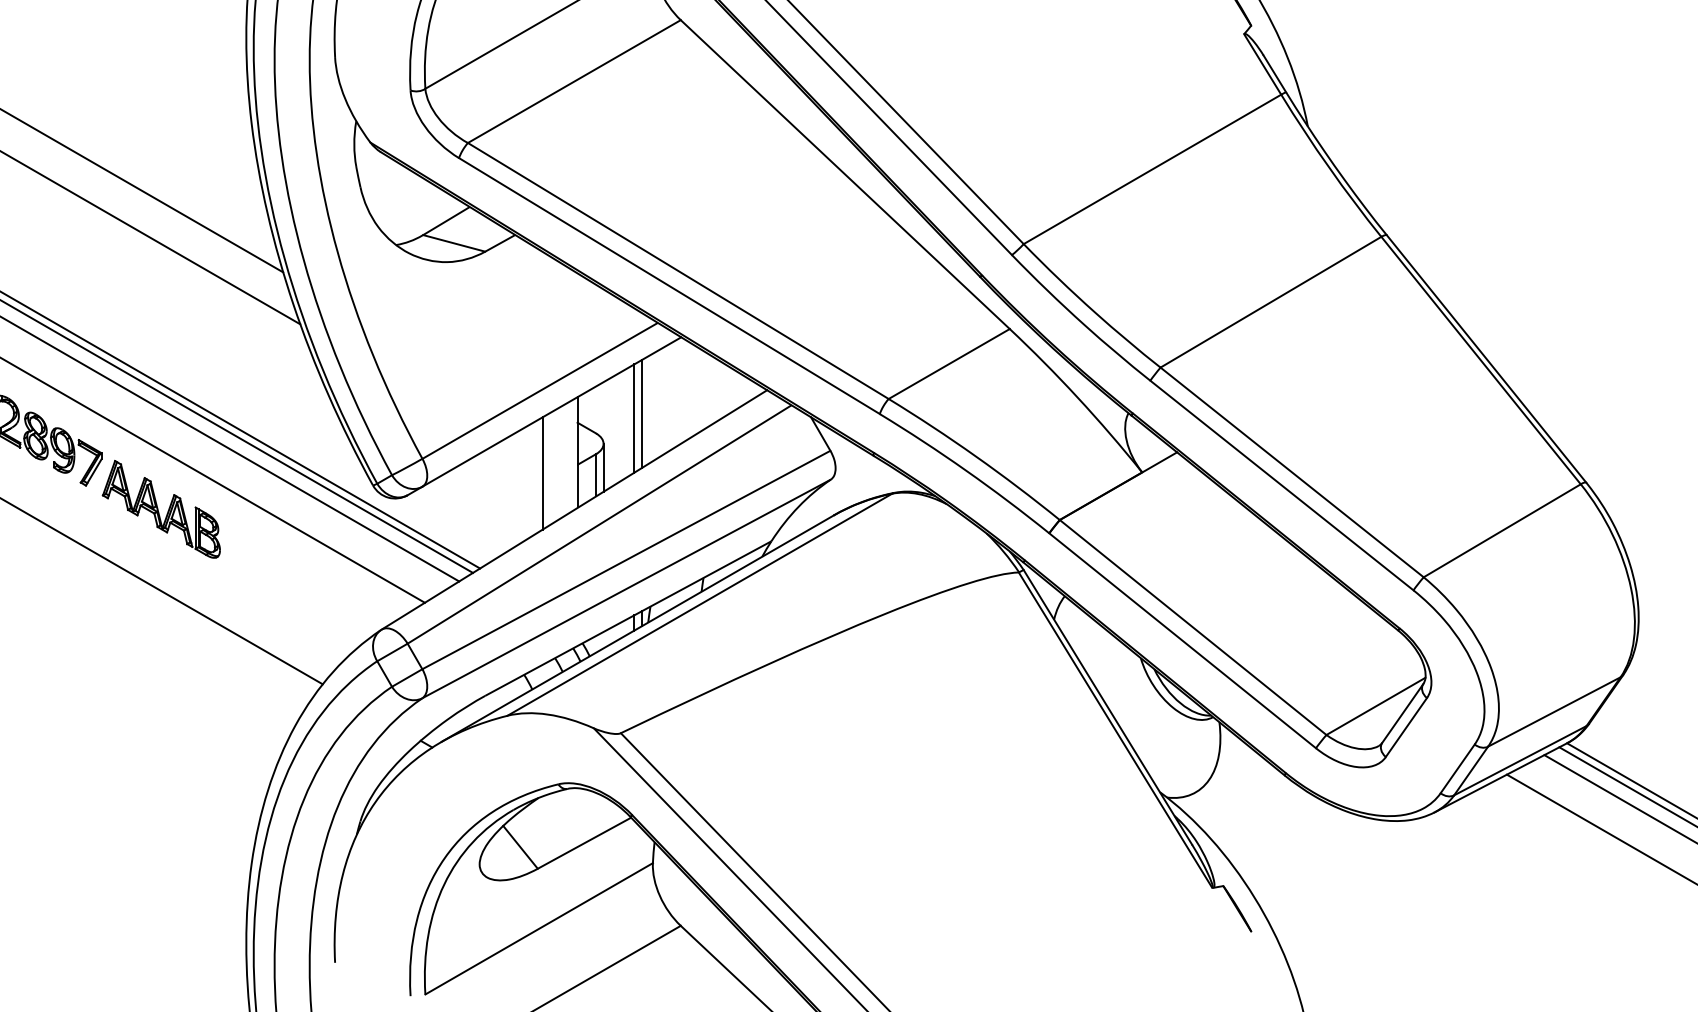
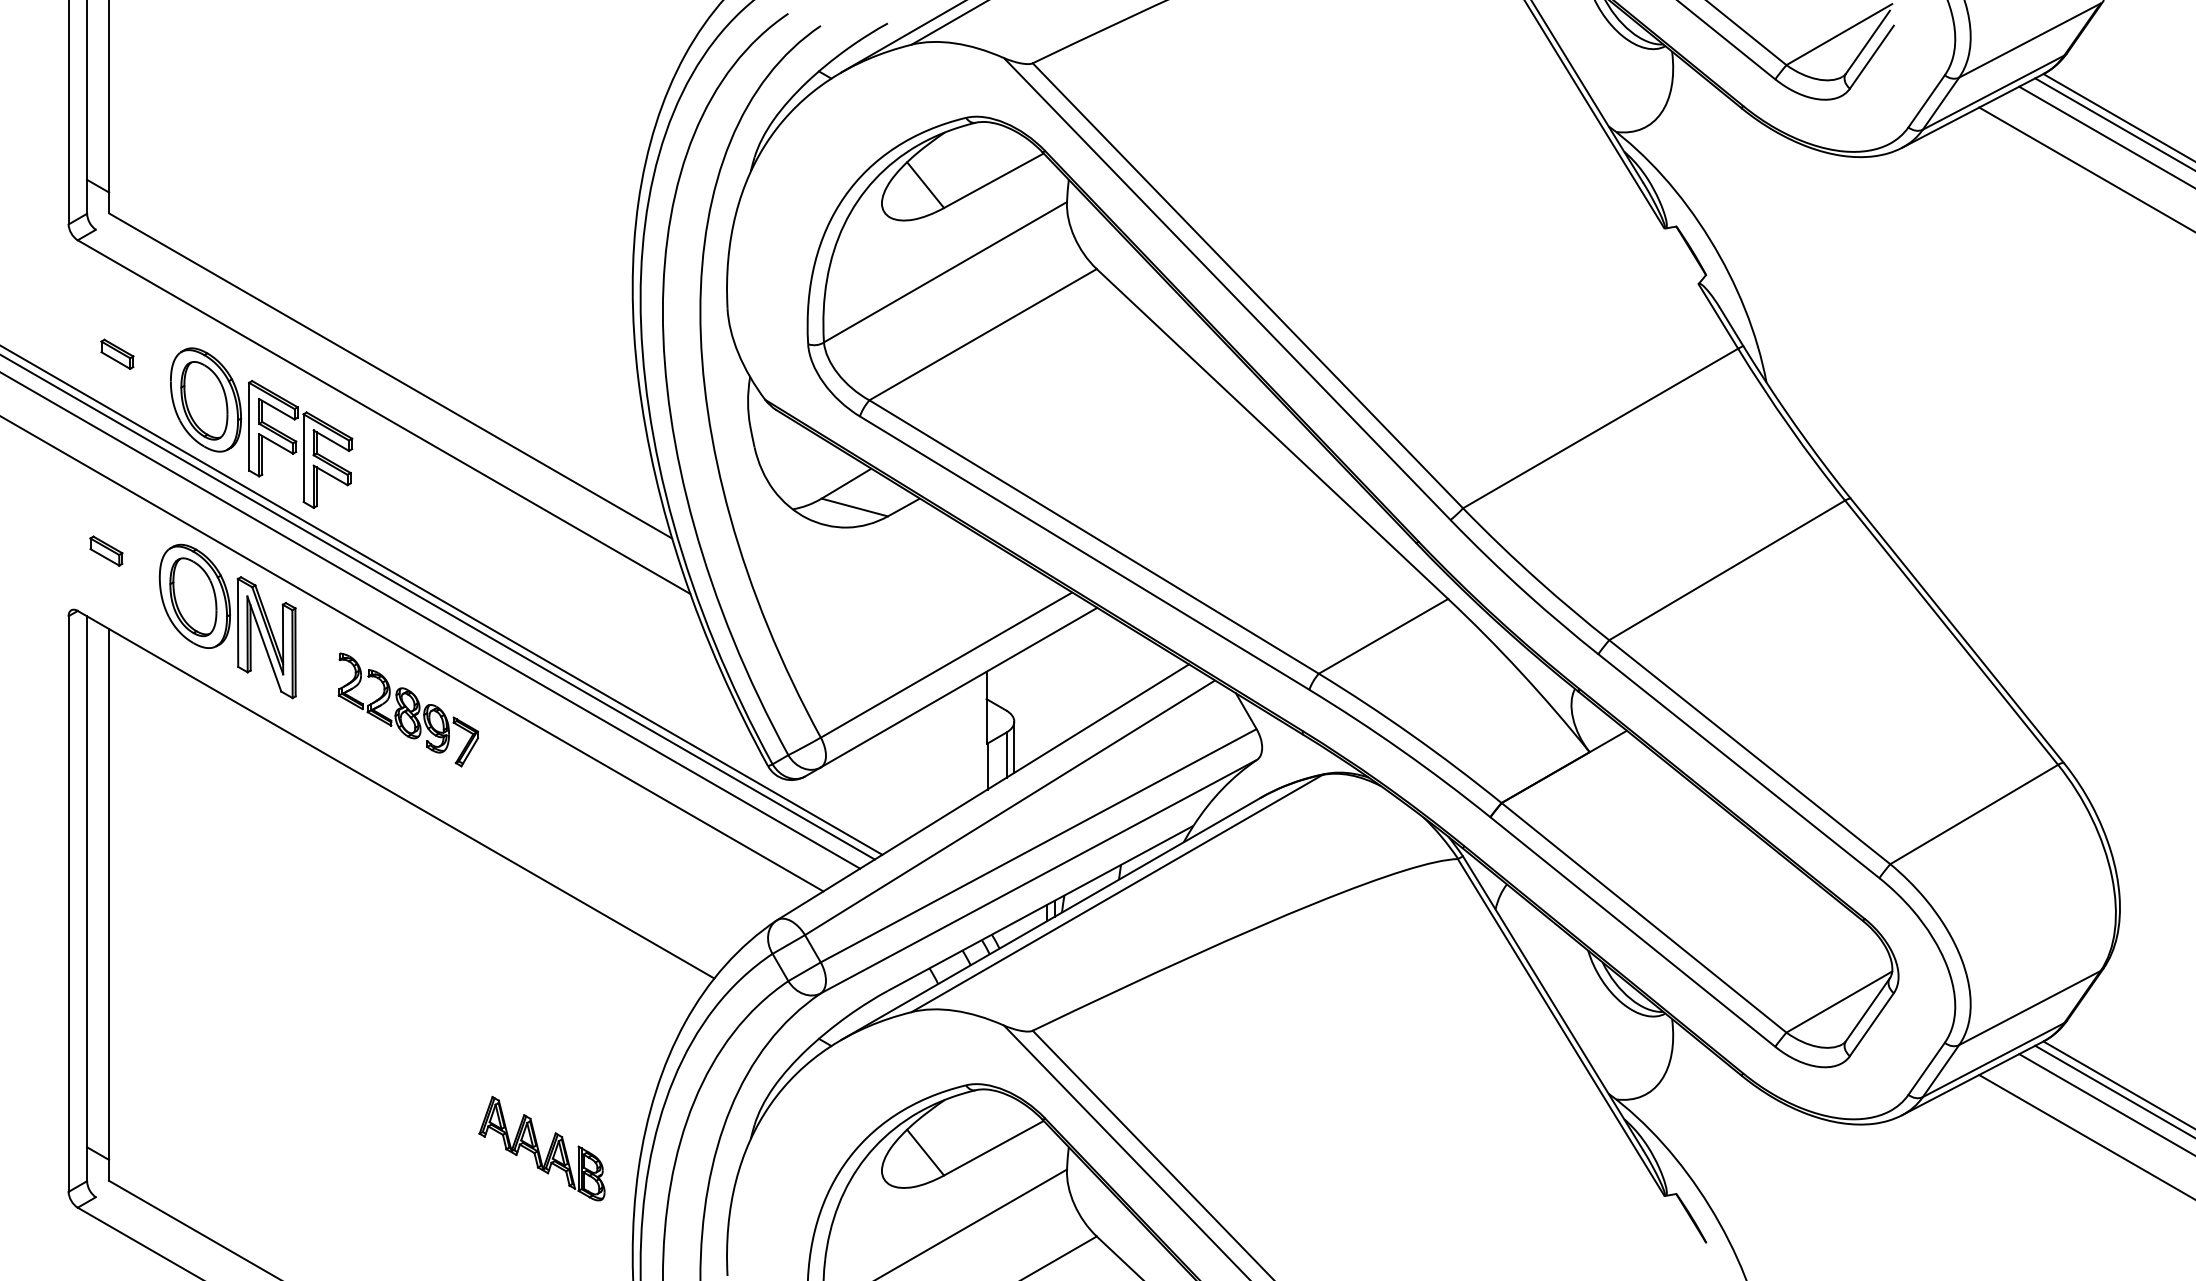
line: (641, 413) -> (1054, 689), removed
line: (634, 418) -> (1047, 694), removed
line: (542, 473) -> (949, 753), removed
part: (160, 509) -> (541, 1148), moved

